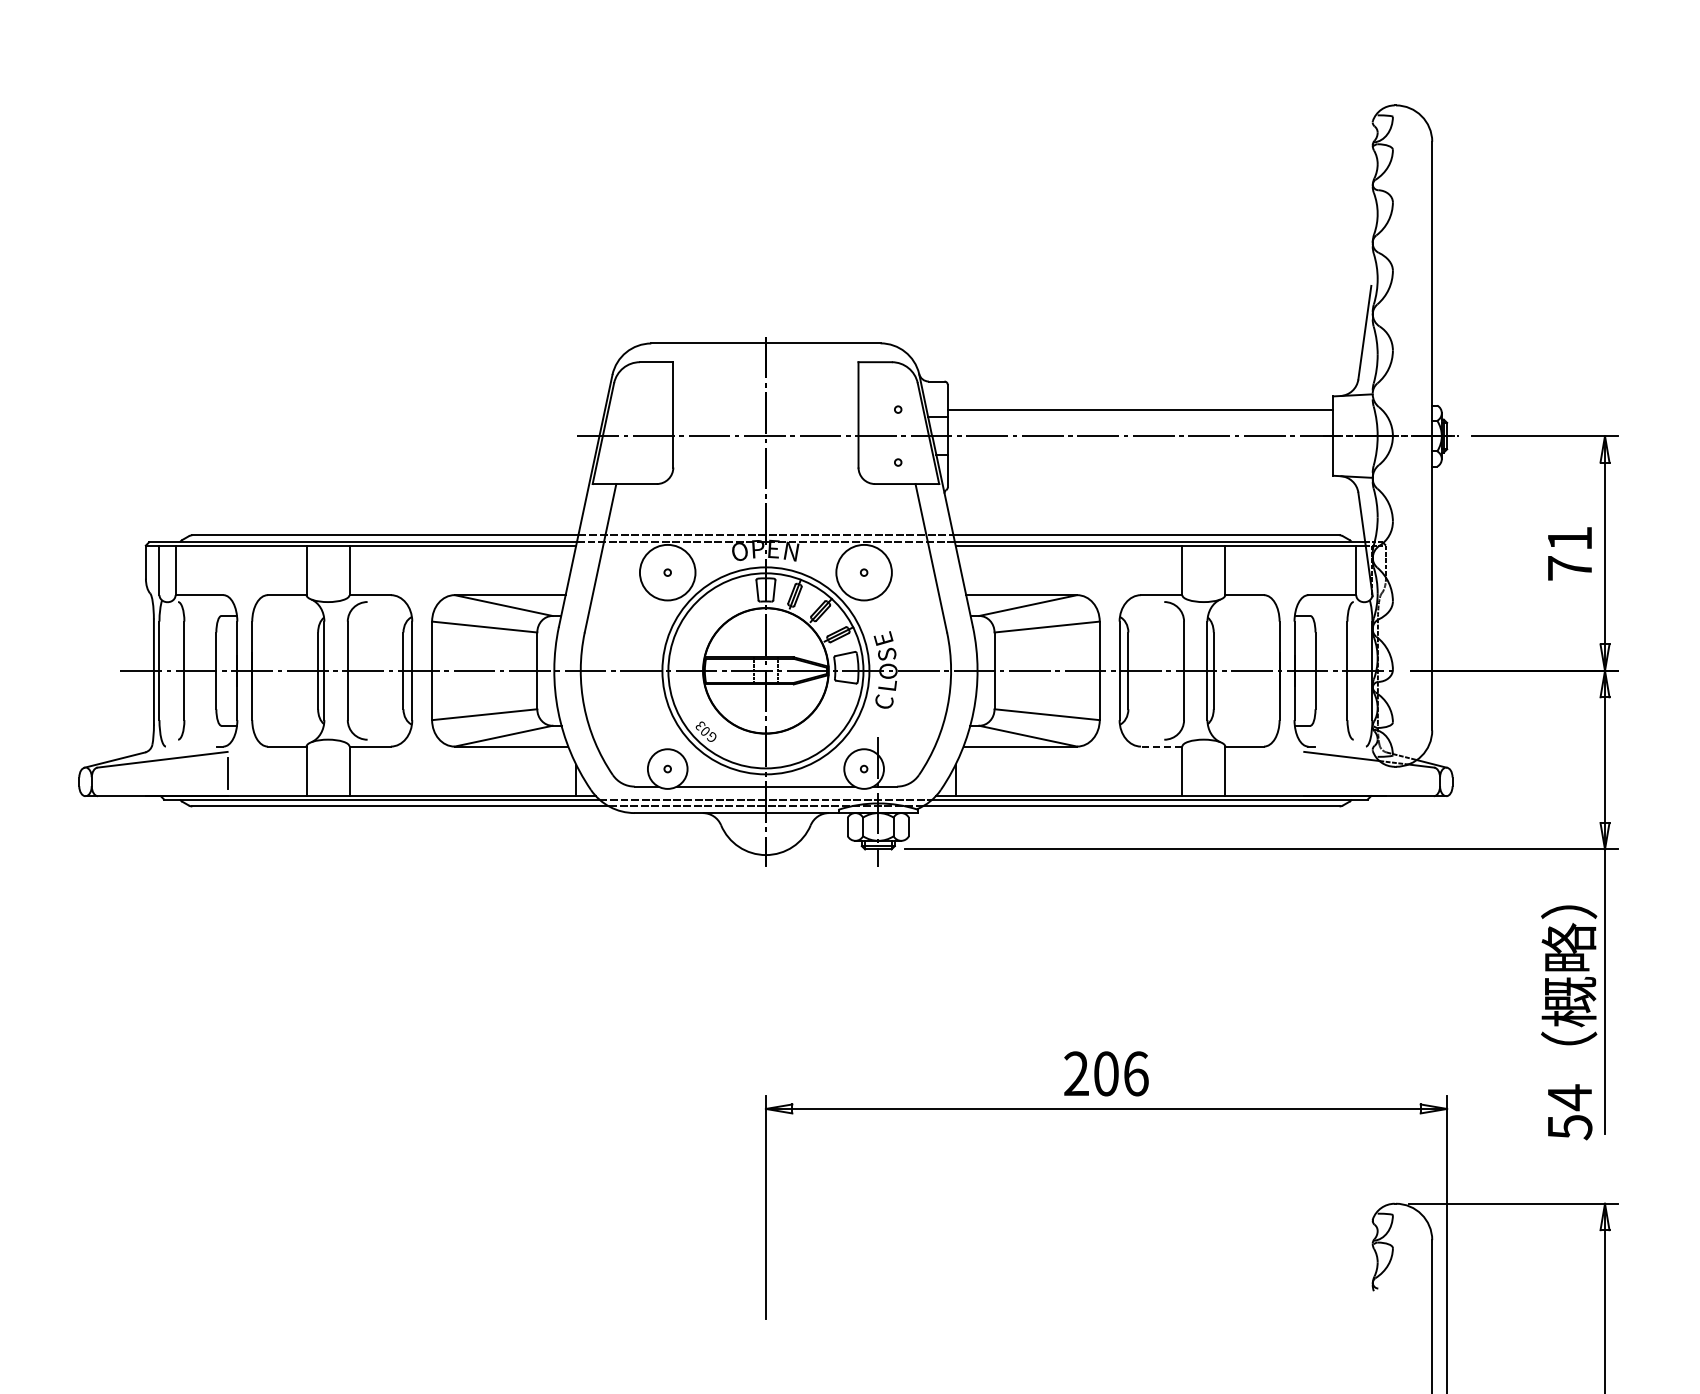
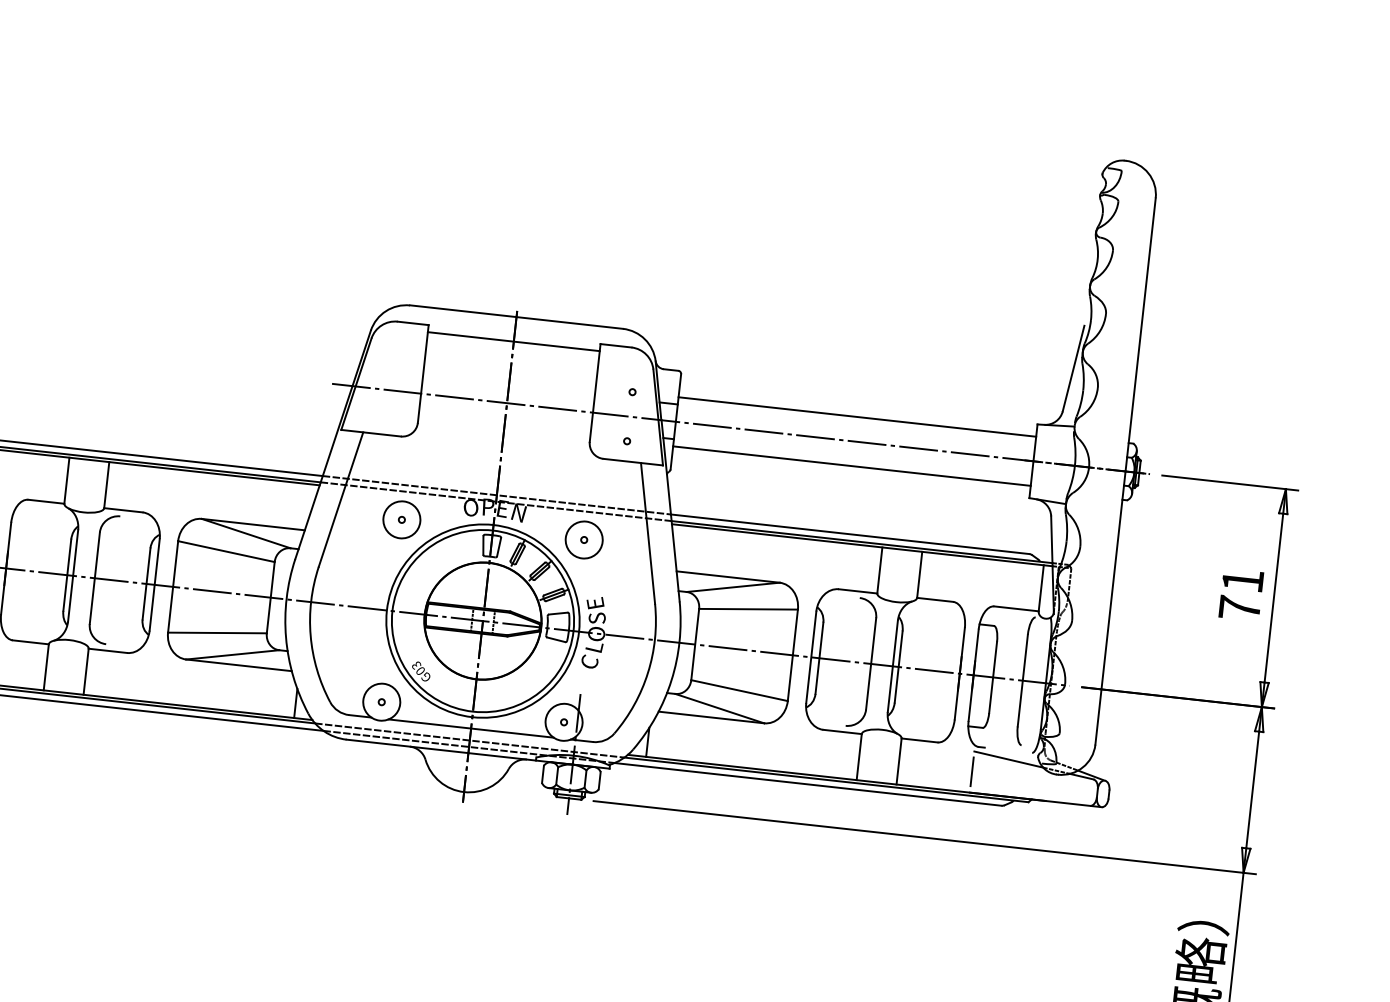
line: (765, 369) -> (513, 341), added
line: (1140, 462) -> (852, 466), added
circle: (667, 572) -> (401, 519), size x0.71
circle: (863, 572) -> (583, 539), size x0.71
line: (1161, 746) -> (842, 731), dashed -> solid
line: (1304, 773) -> (972, 771), added

